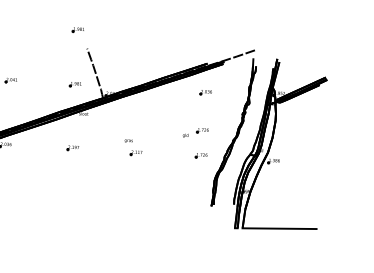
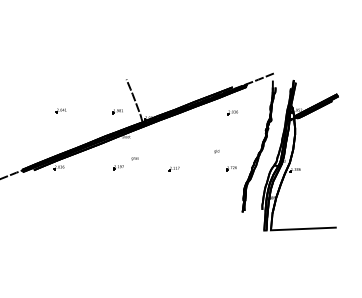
part: (77, 29) -> (117, 63), removed
part: (202, 130) -> (231, 146), removed
text: (128, 140) -> (134, 158), moved

